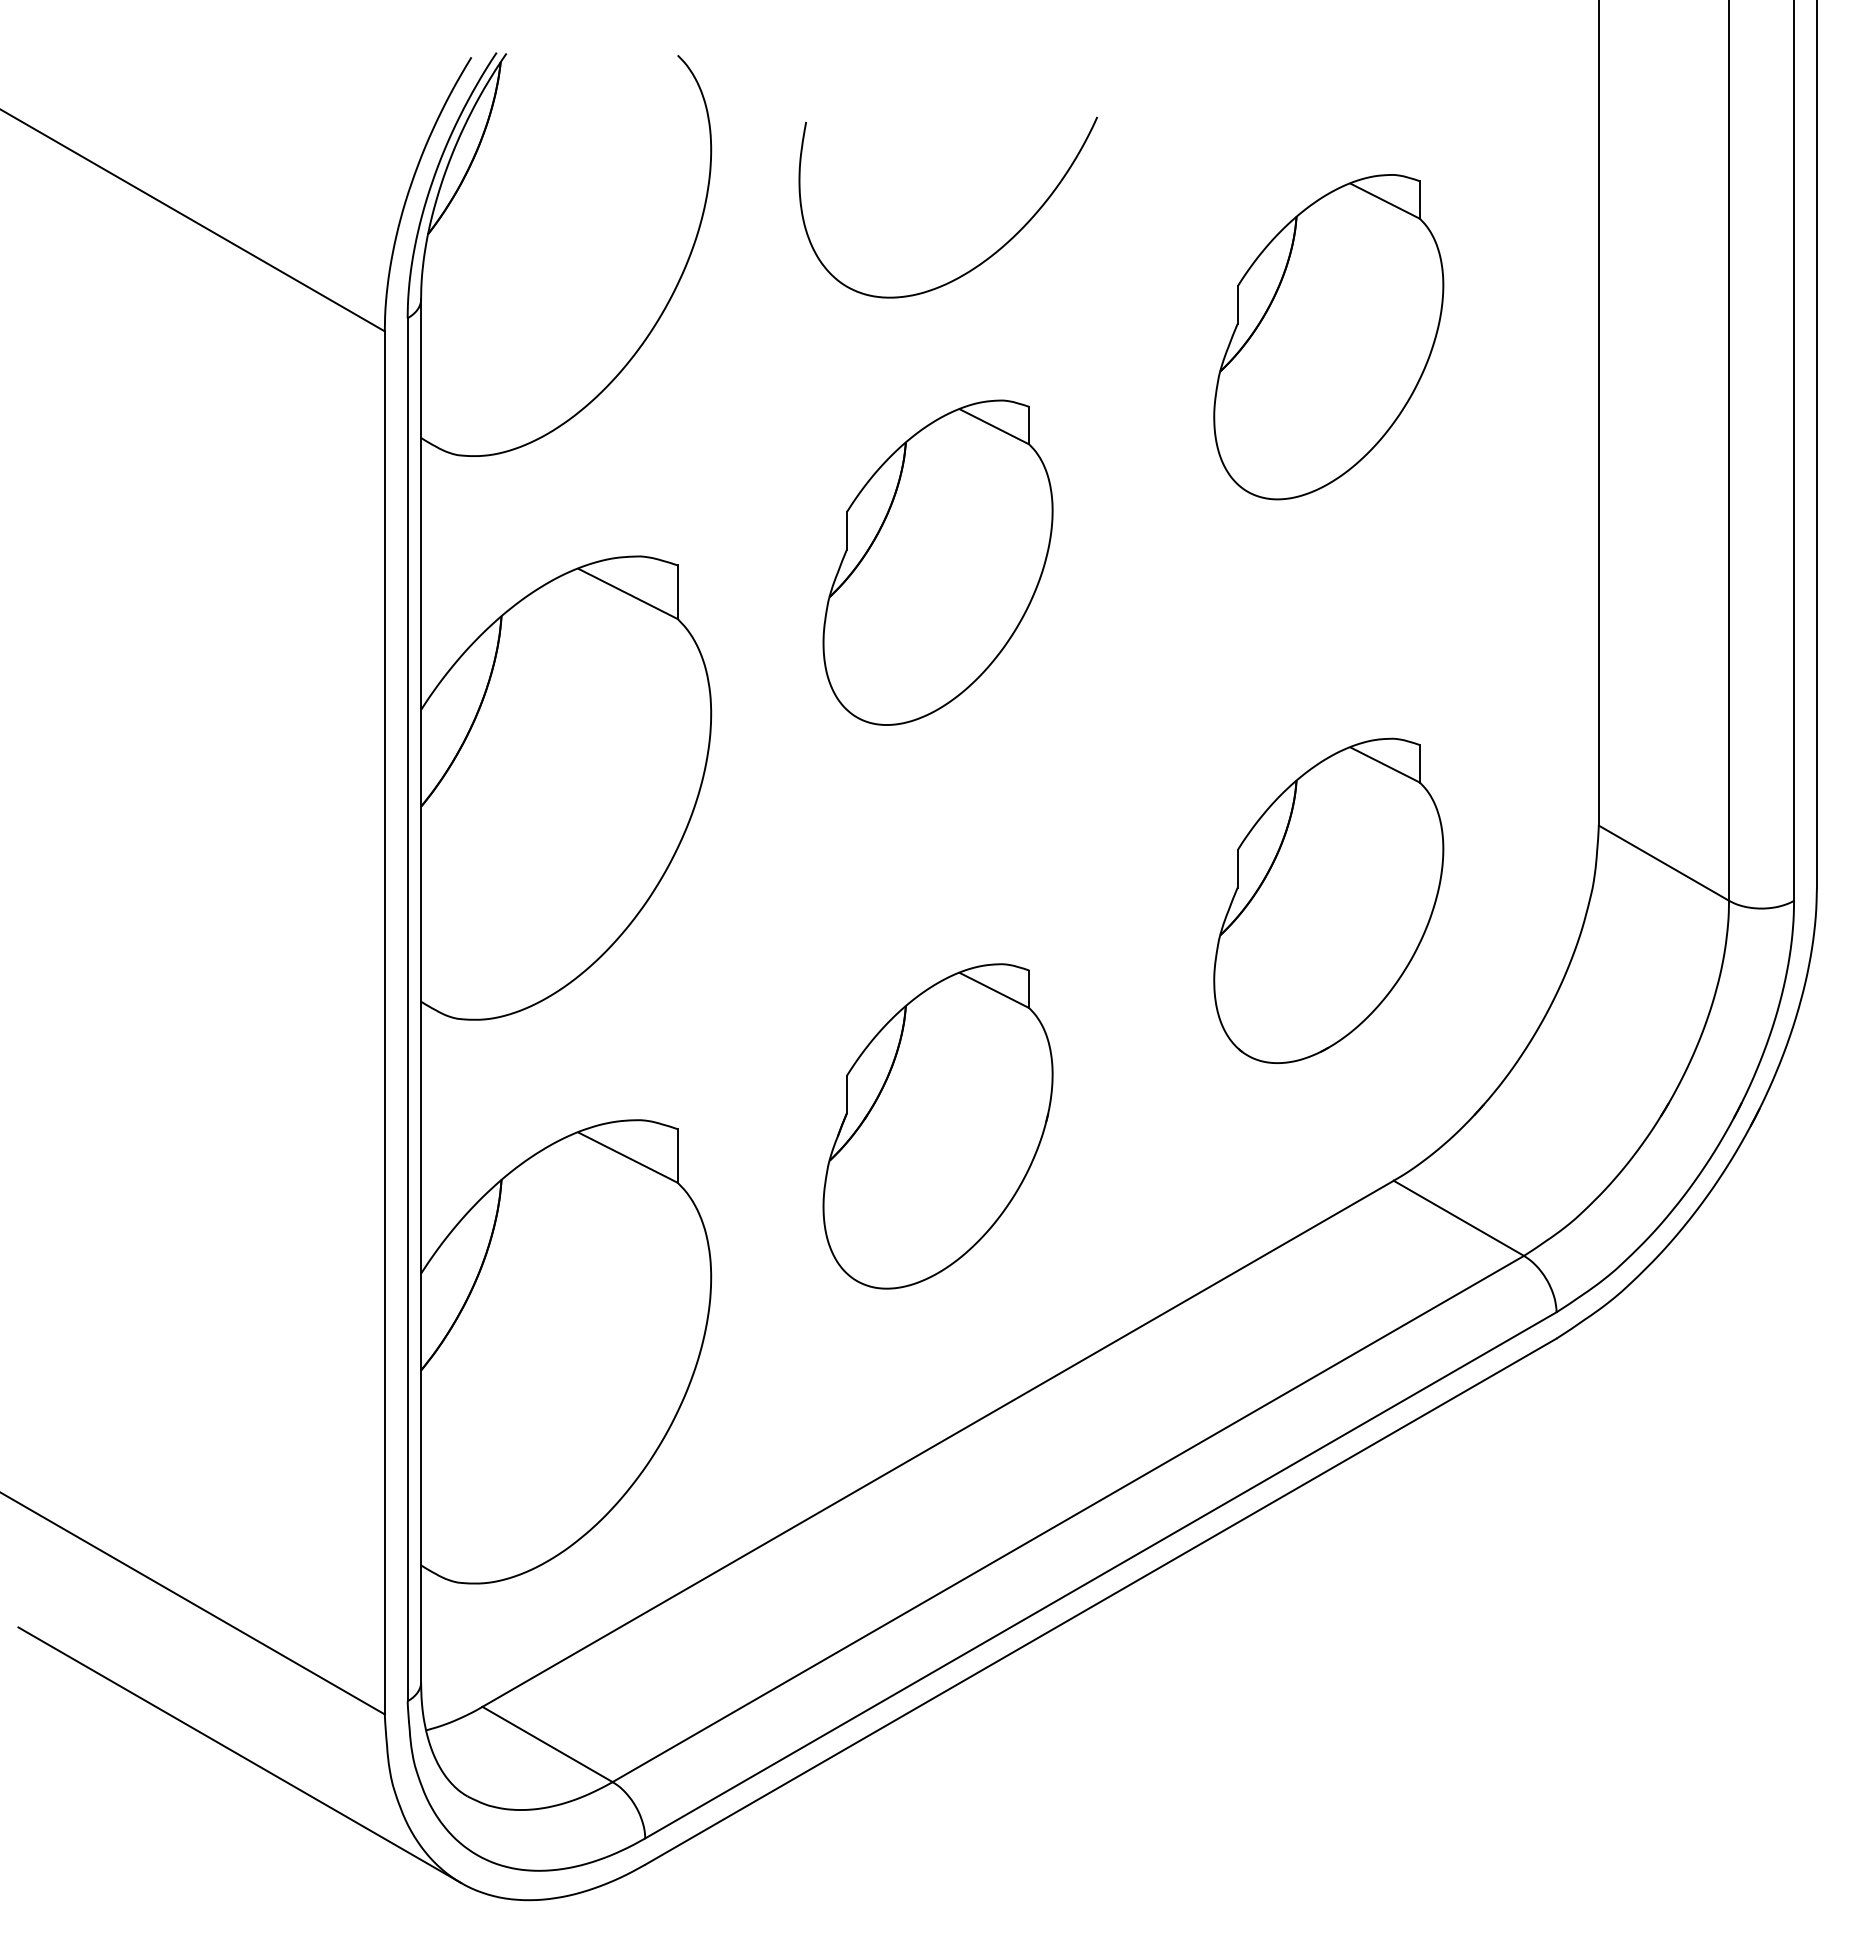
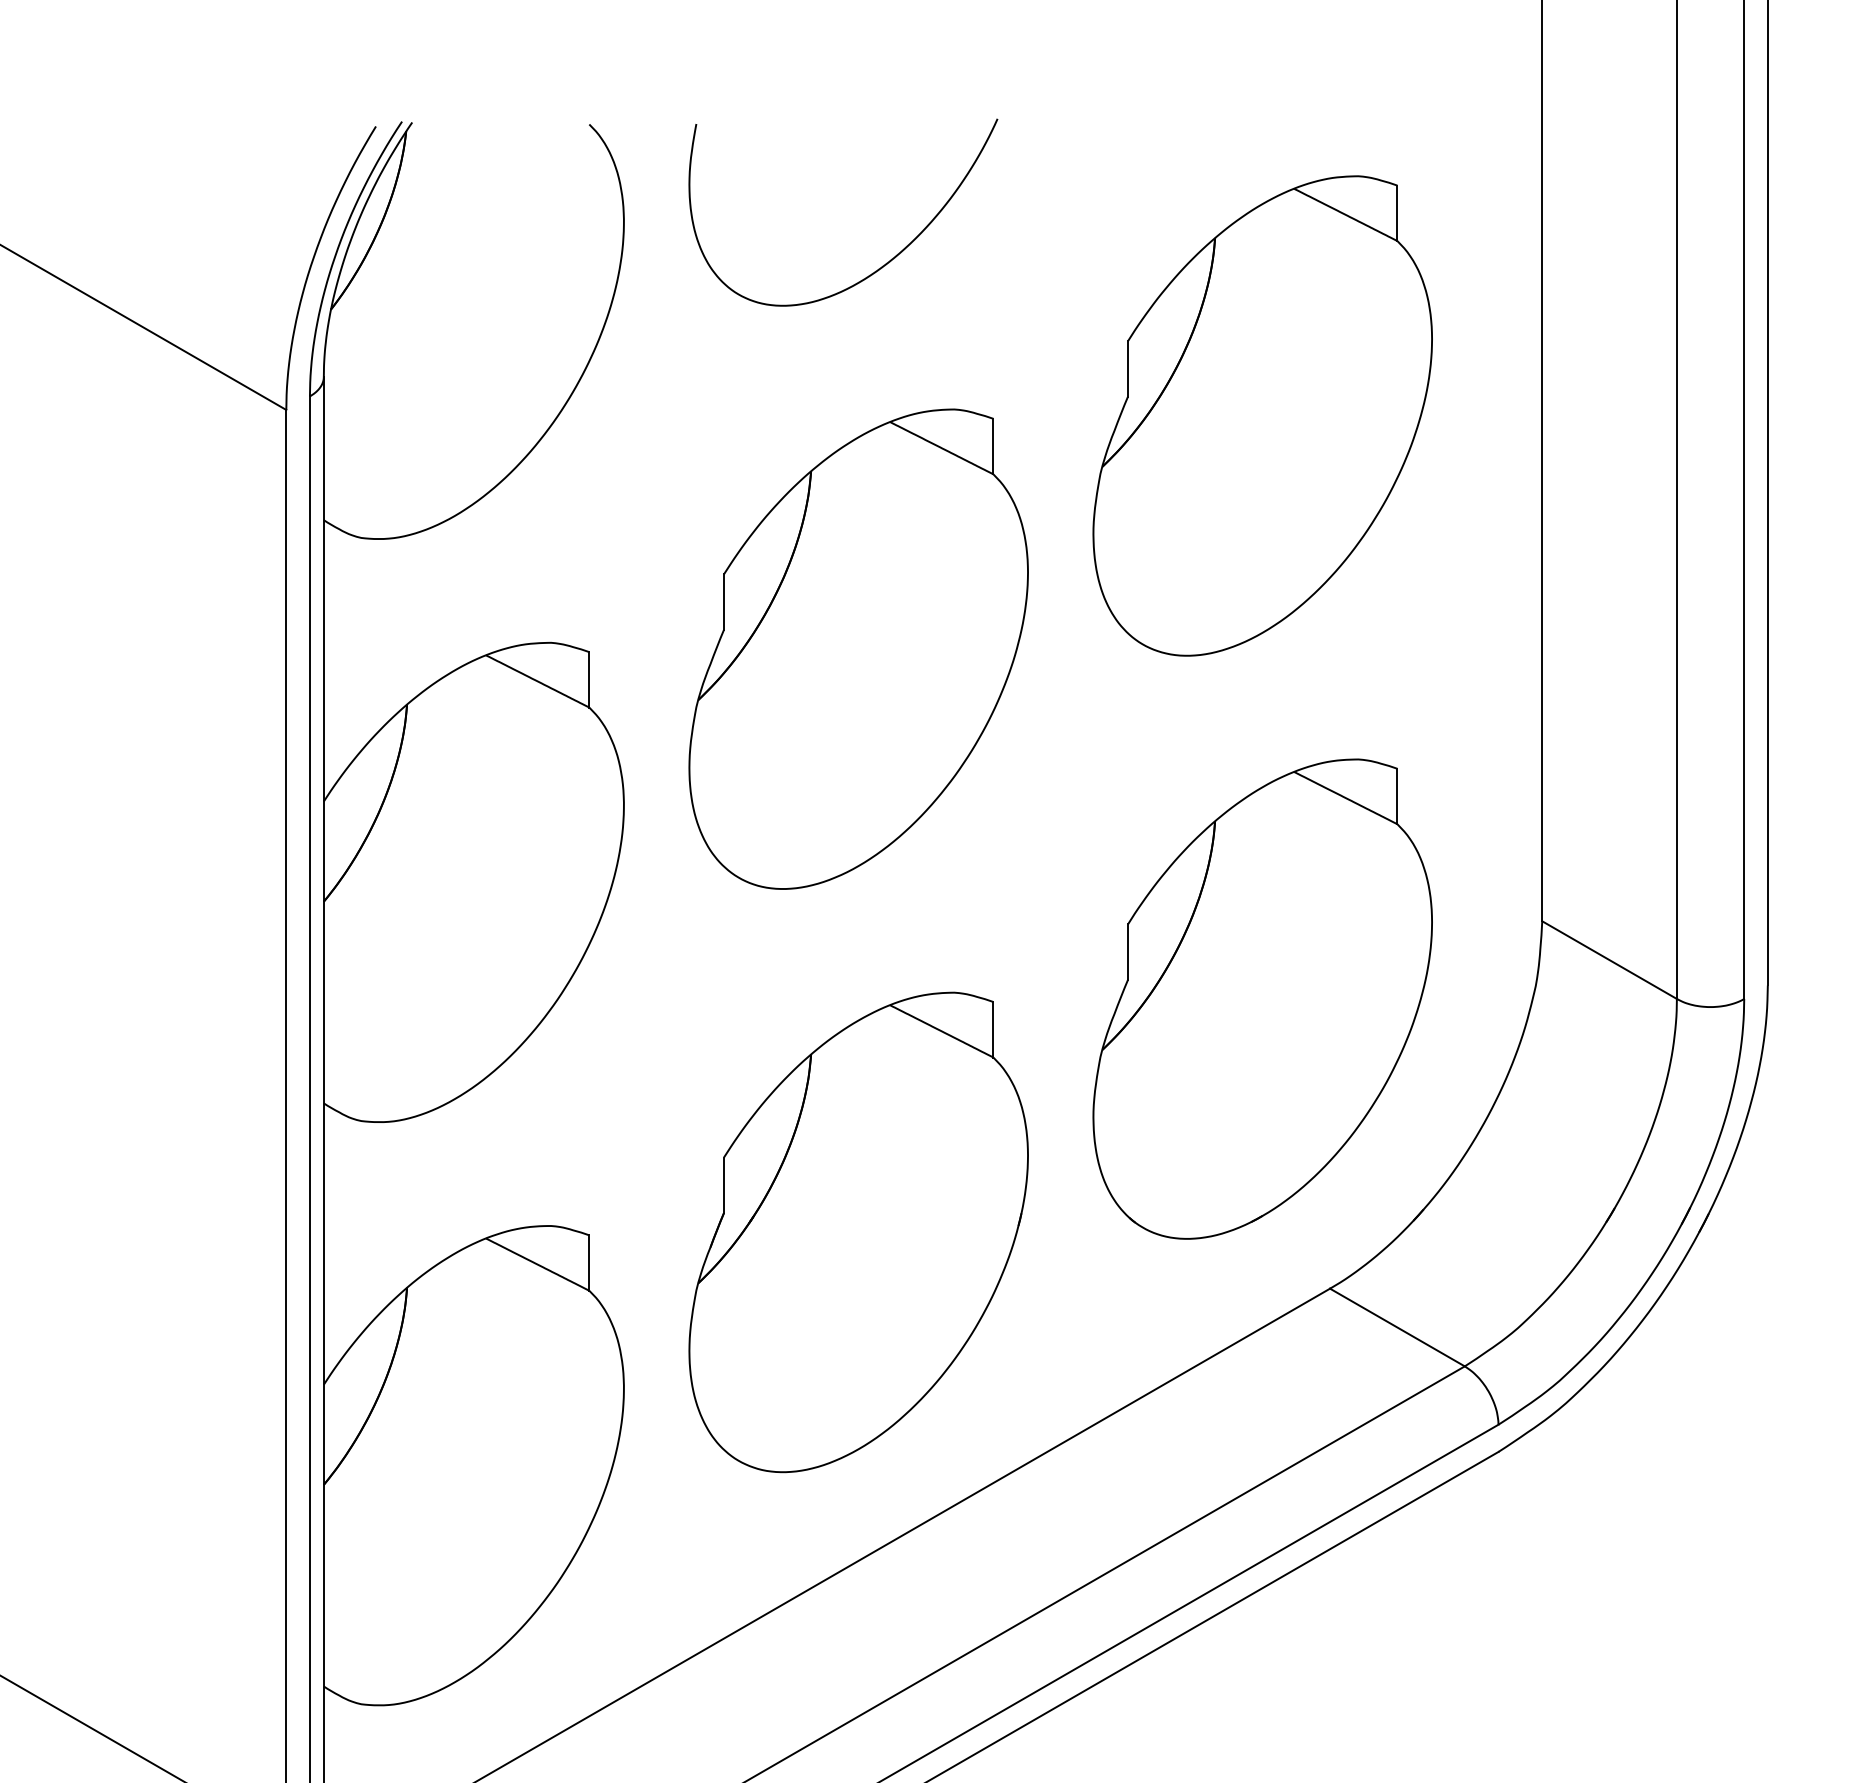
curve: (986, 258) -> (882, 265), moved
part: (1328, 336) -> (1262, 415), size x1.43
part: (937, 562) -> (858, 649), size x1.43
part: (1328, 900) -> (1262, 998), size x1.43
part: (937, 1126) -> (858, 1232), size x1.43

